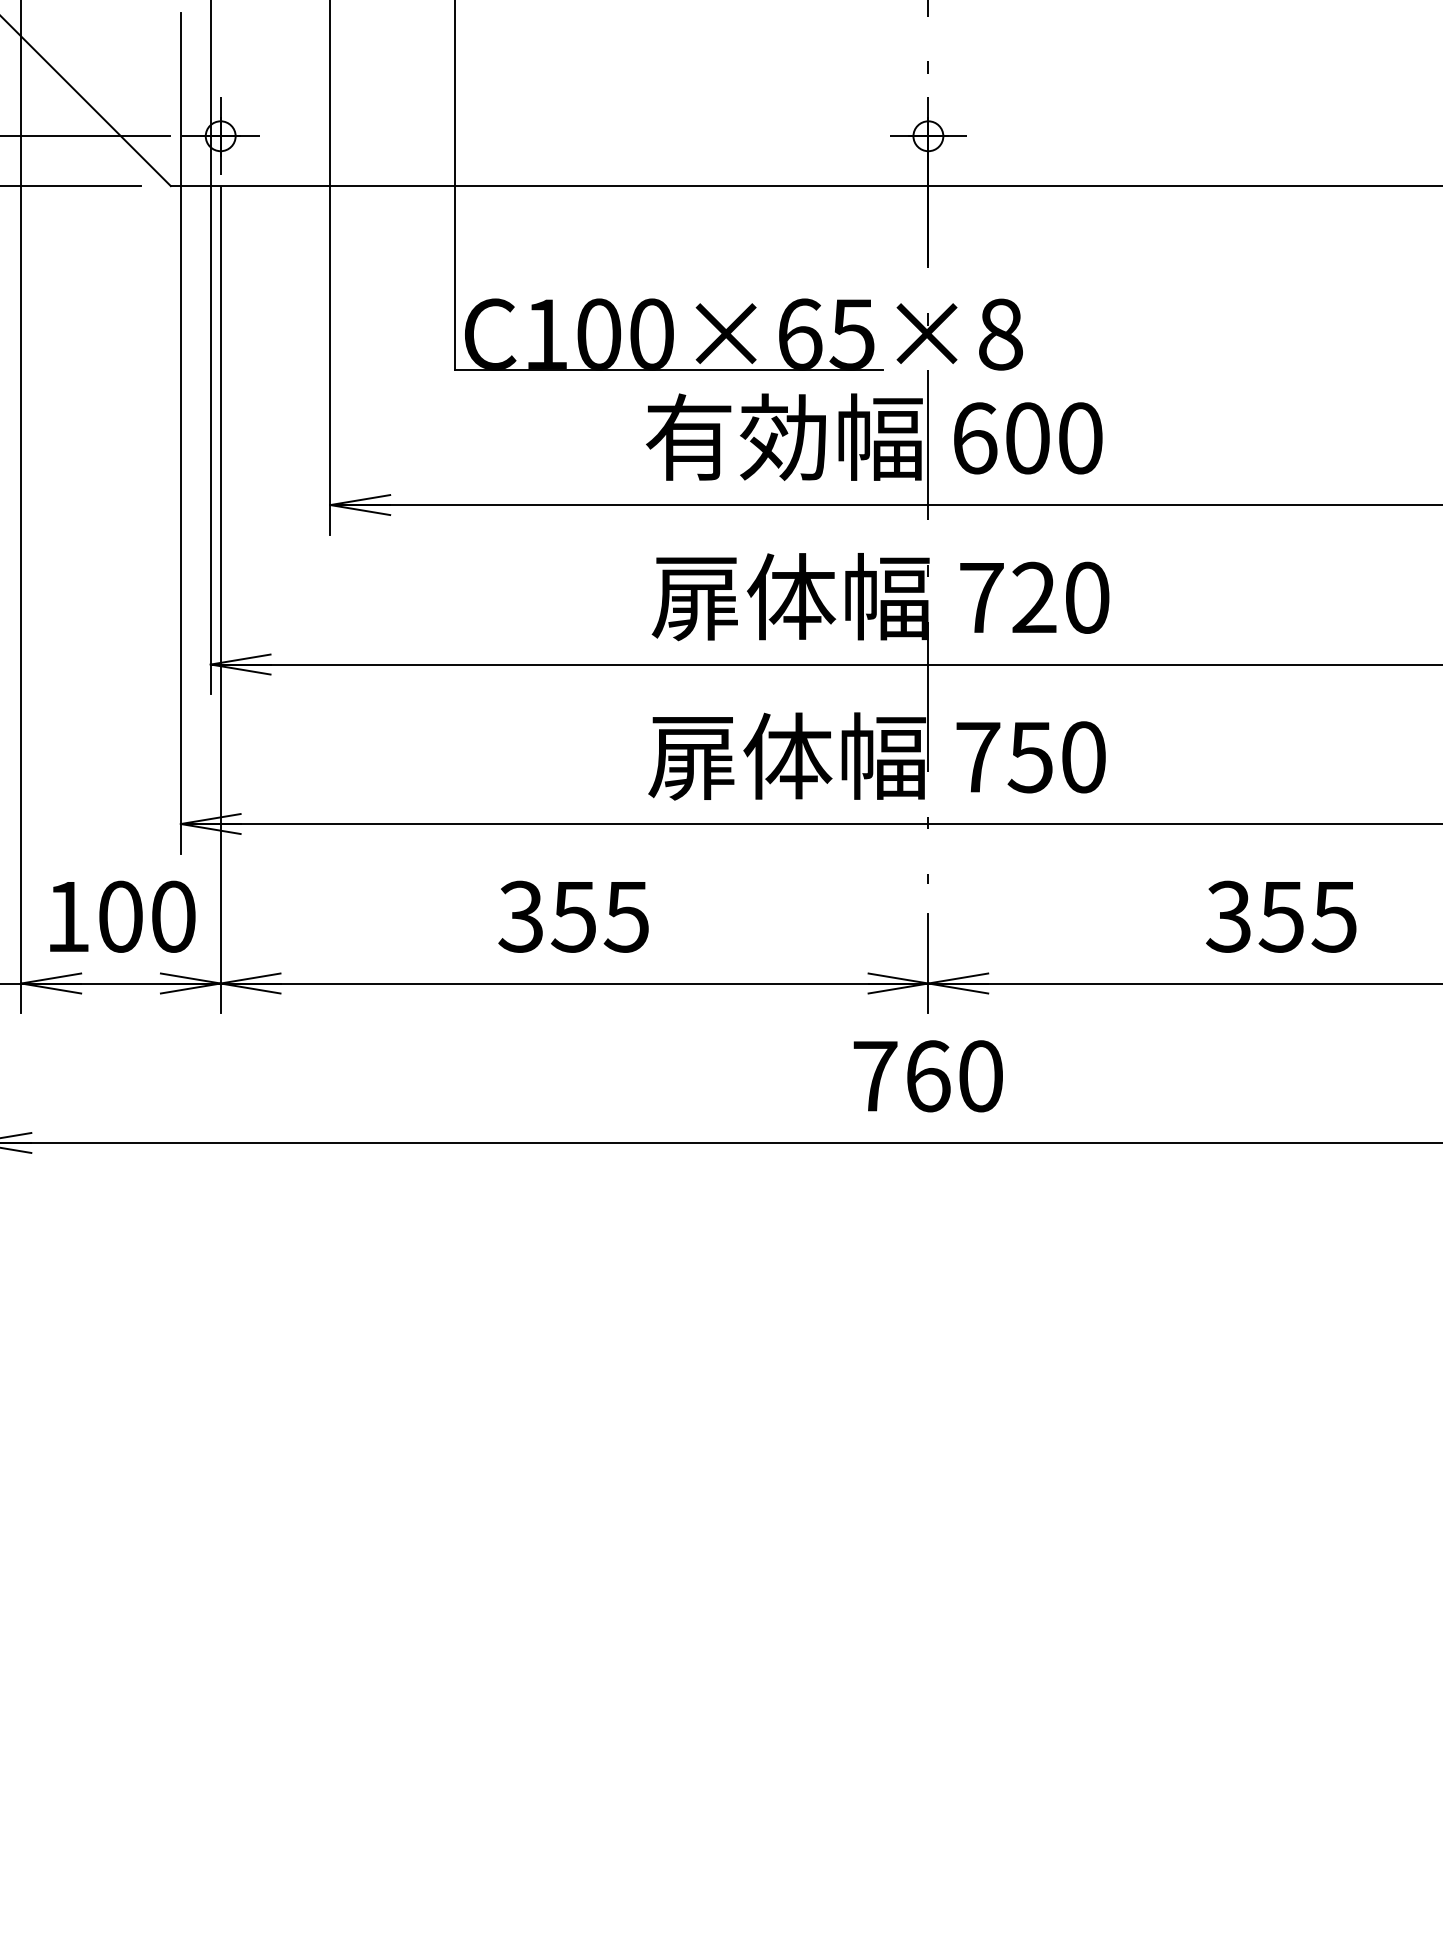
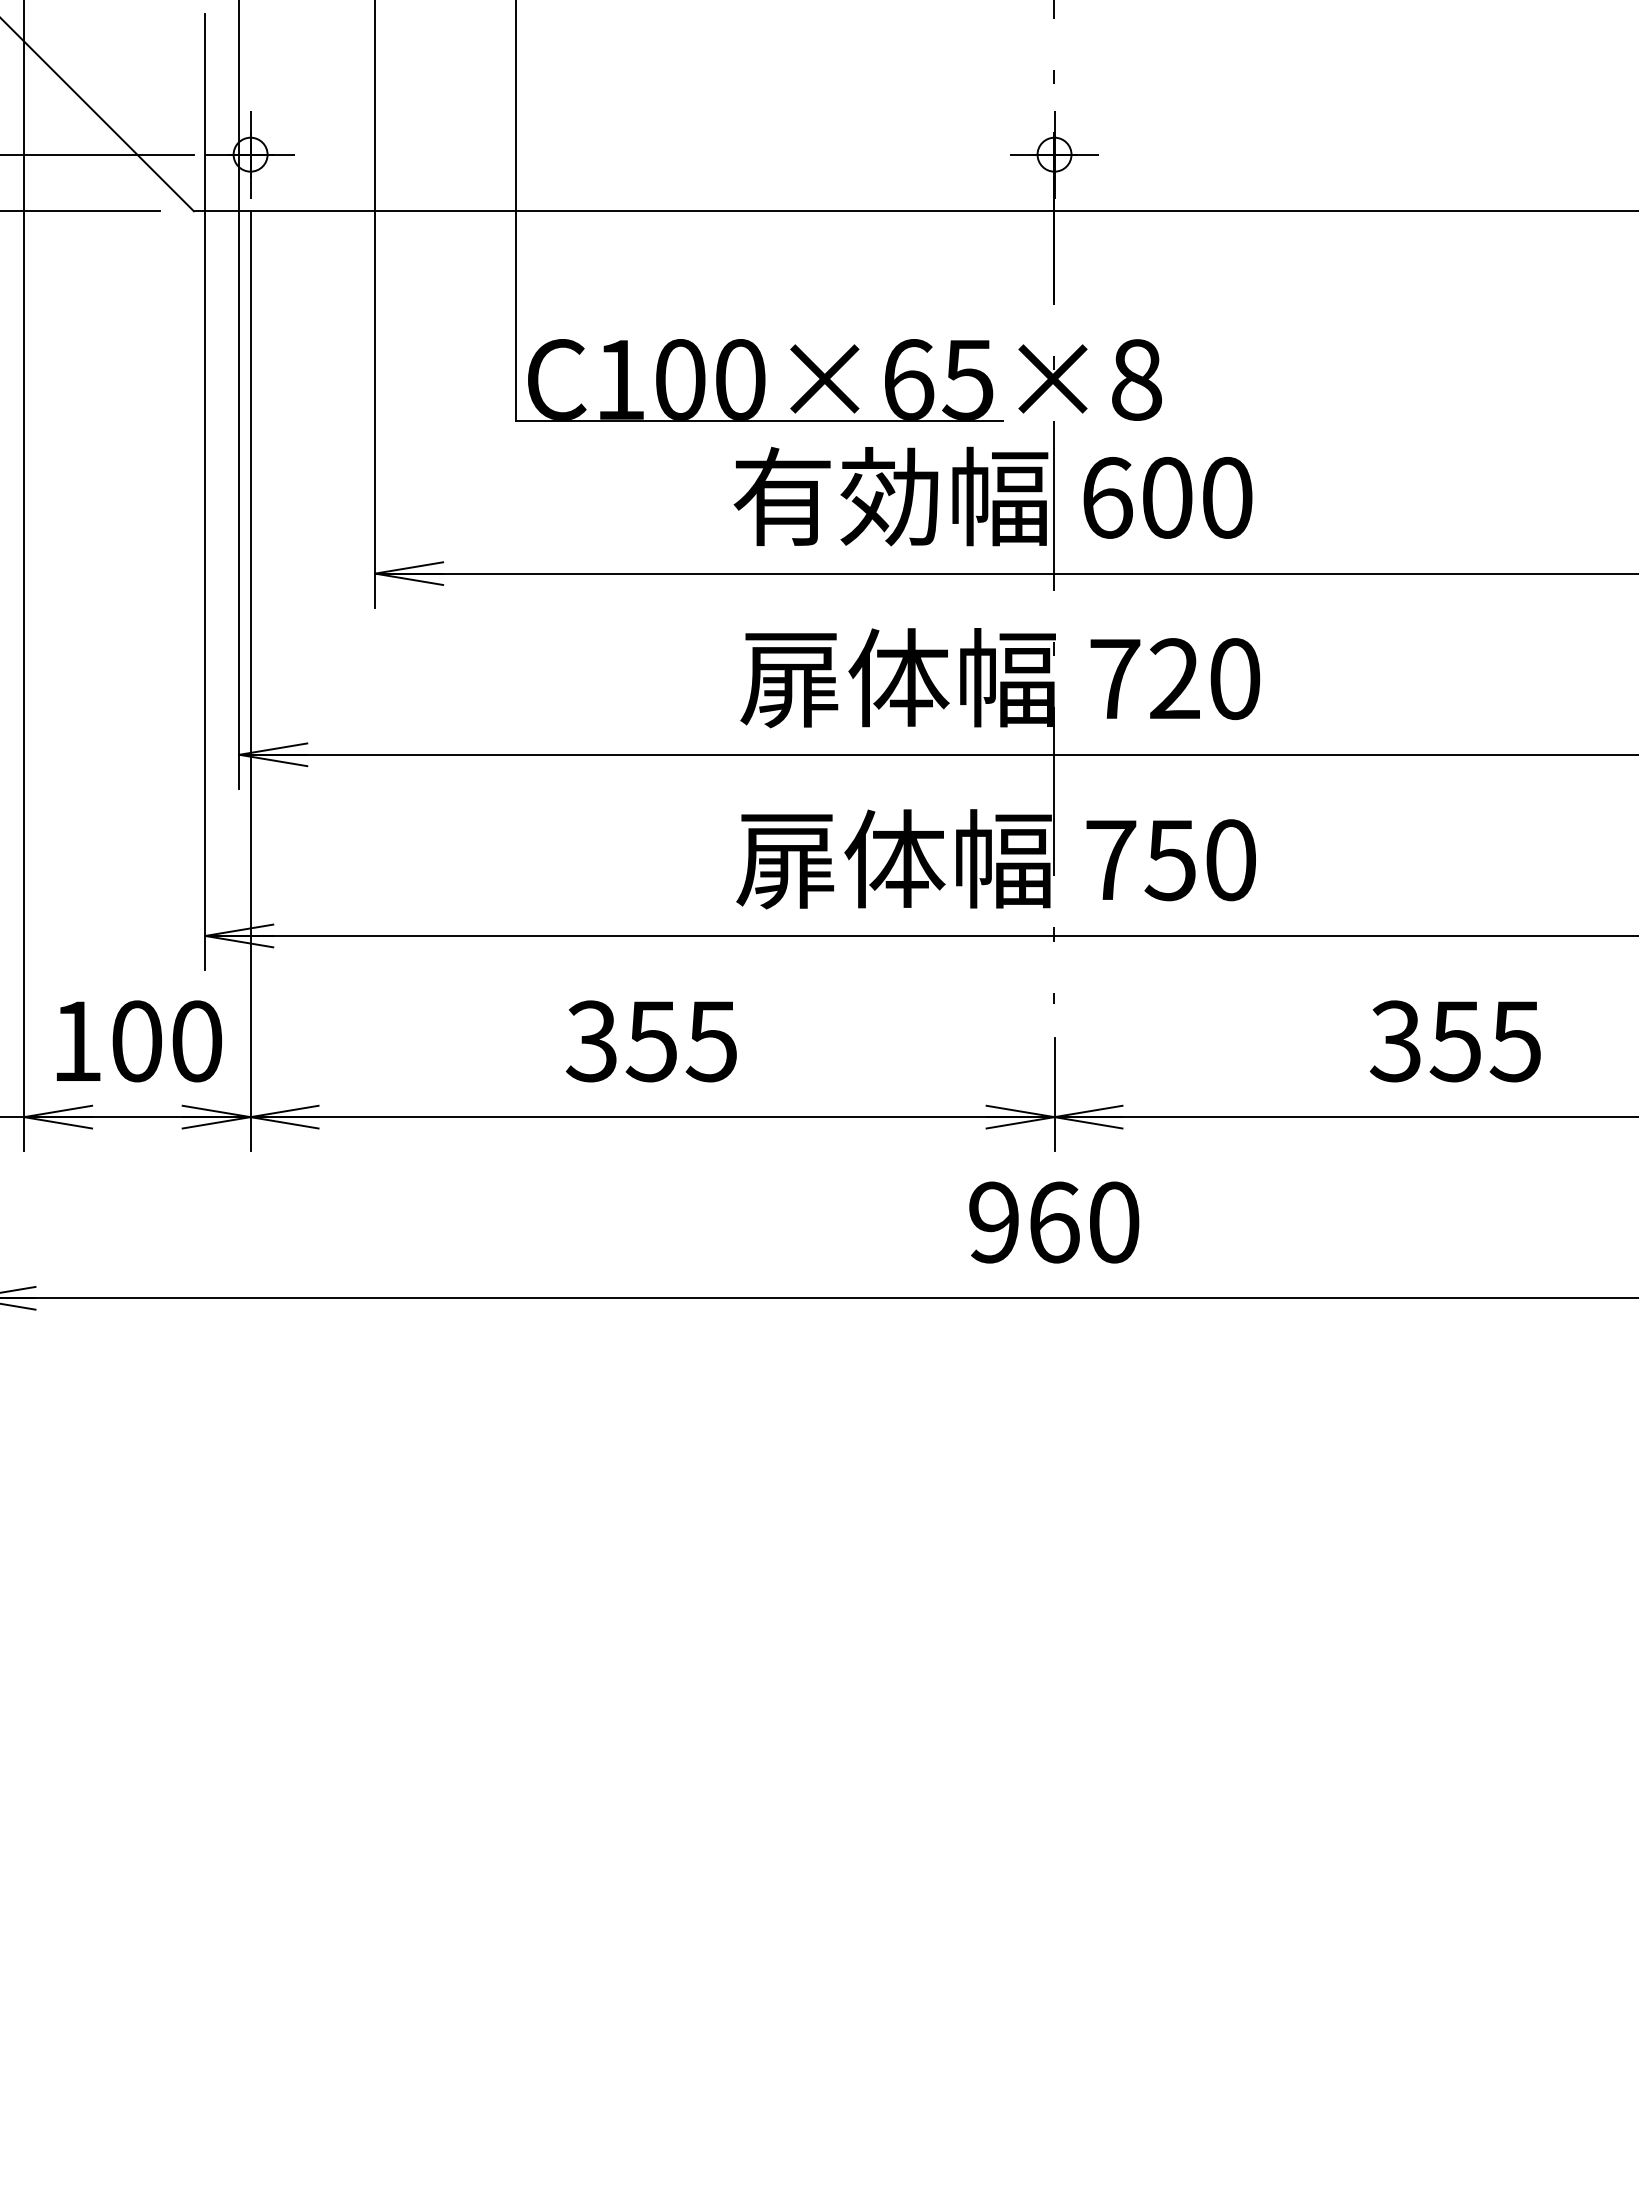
text: (875, 1076) -> (994, 1222), 760 -> 960

